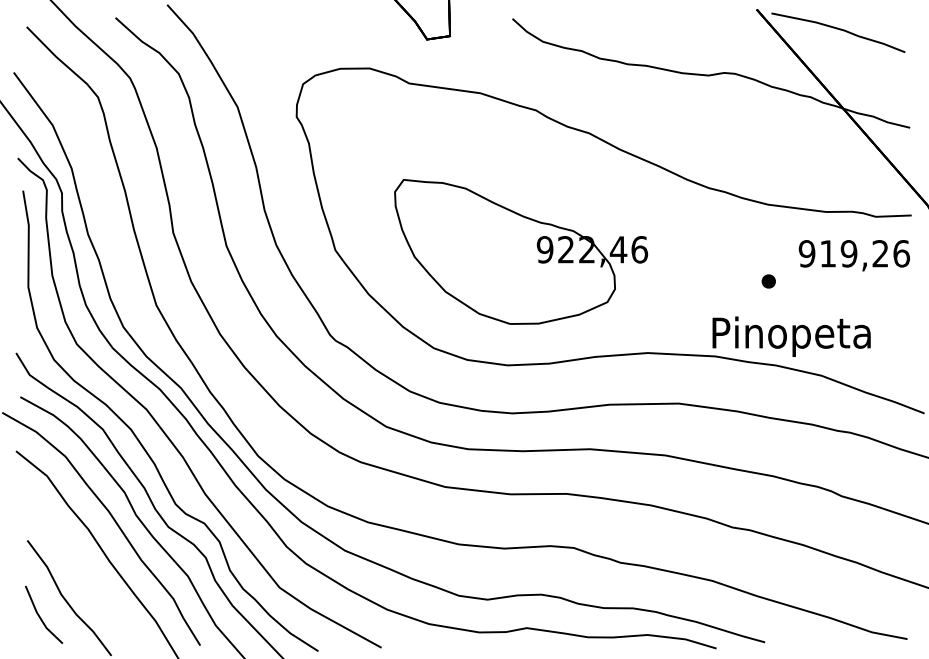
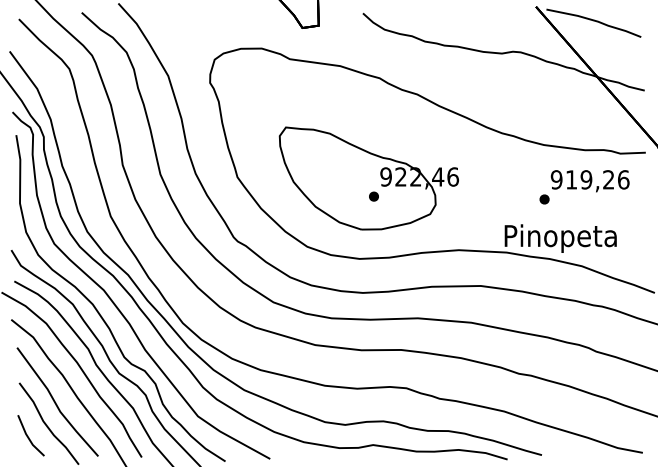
text: (853, 256) -> (589, 181), moved
part: (527, 277) -> (373, 196), added
part: (81, 566) -> (57, 401), added

